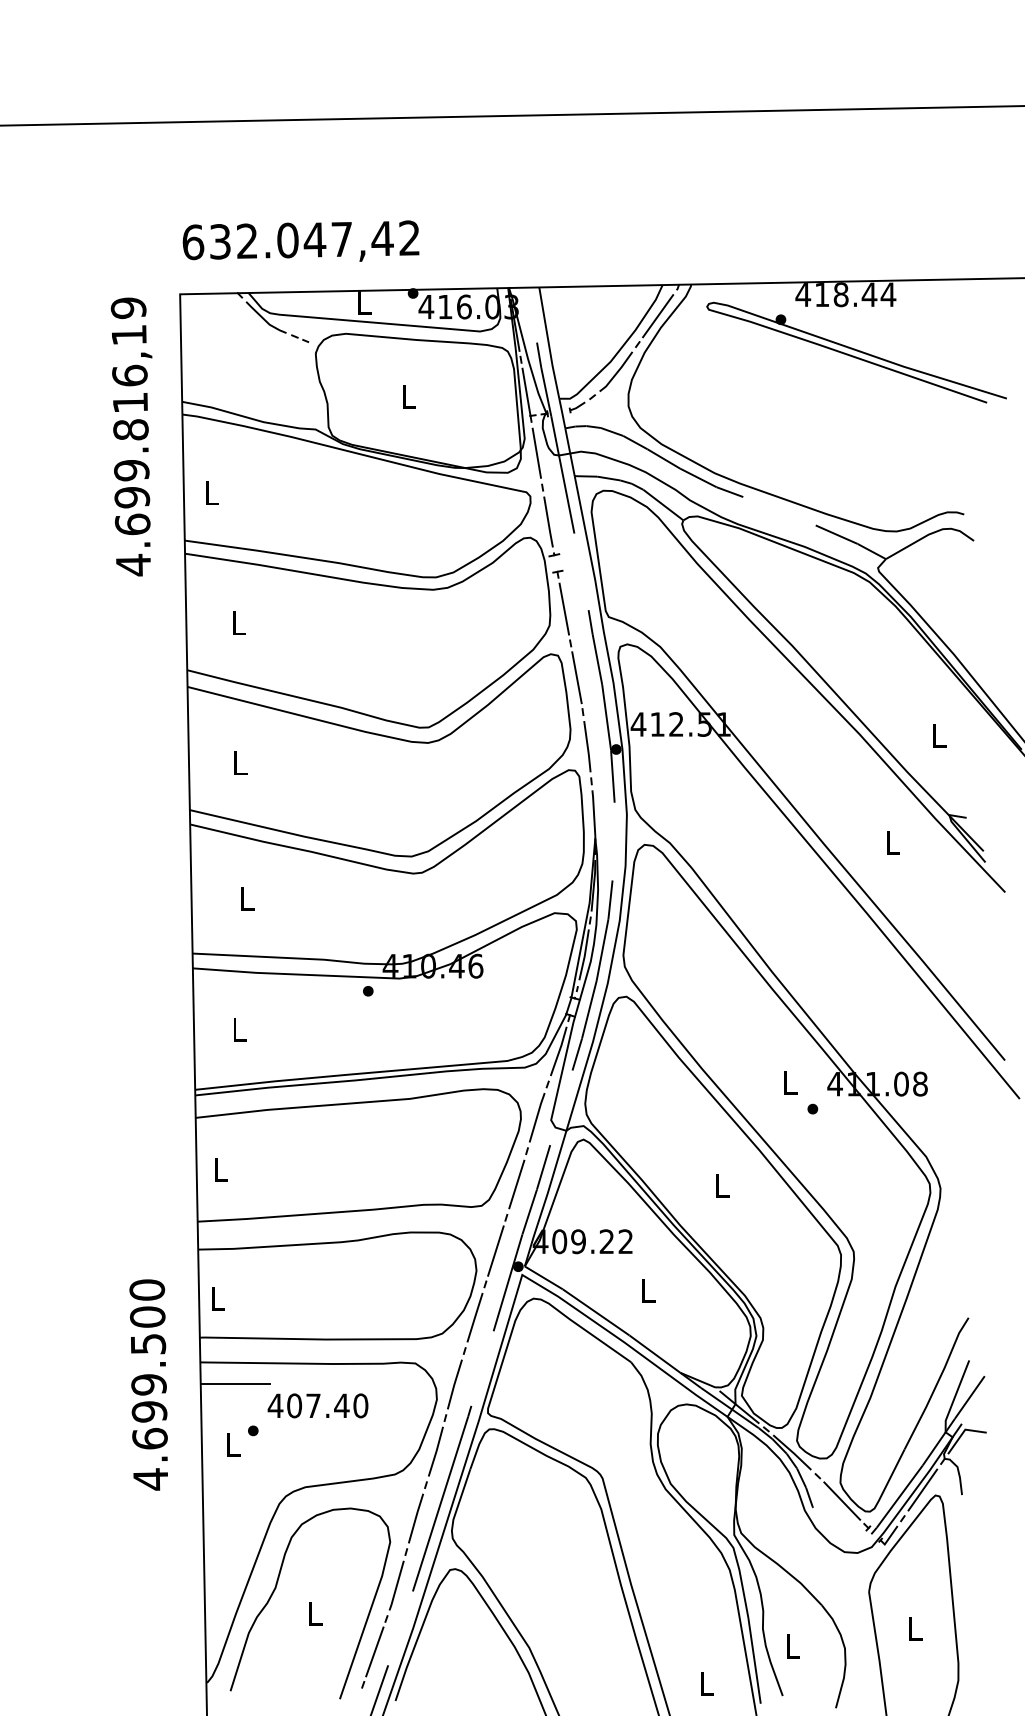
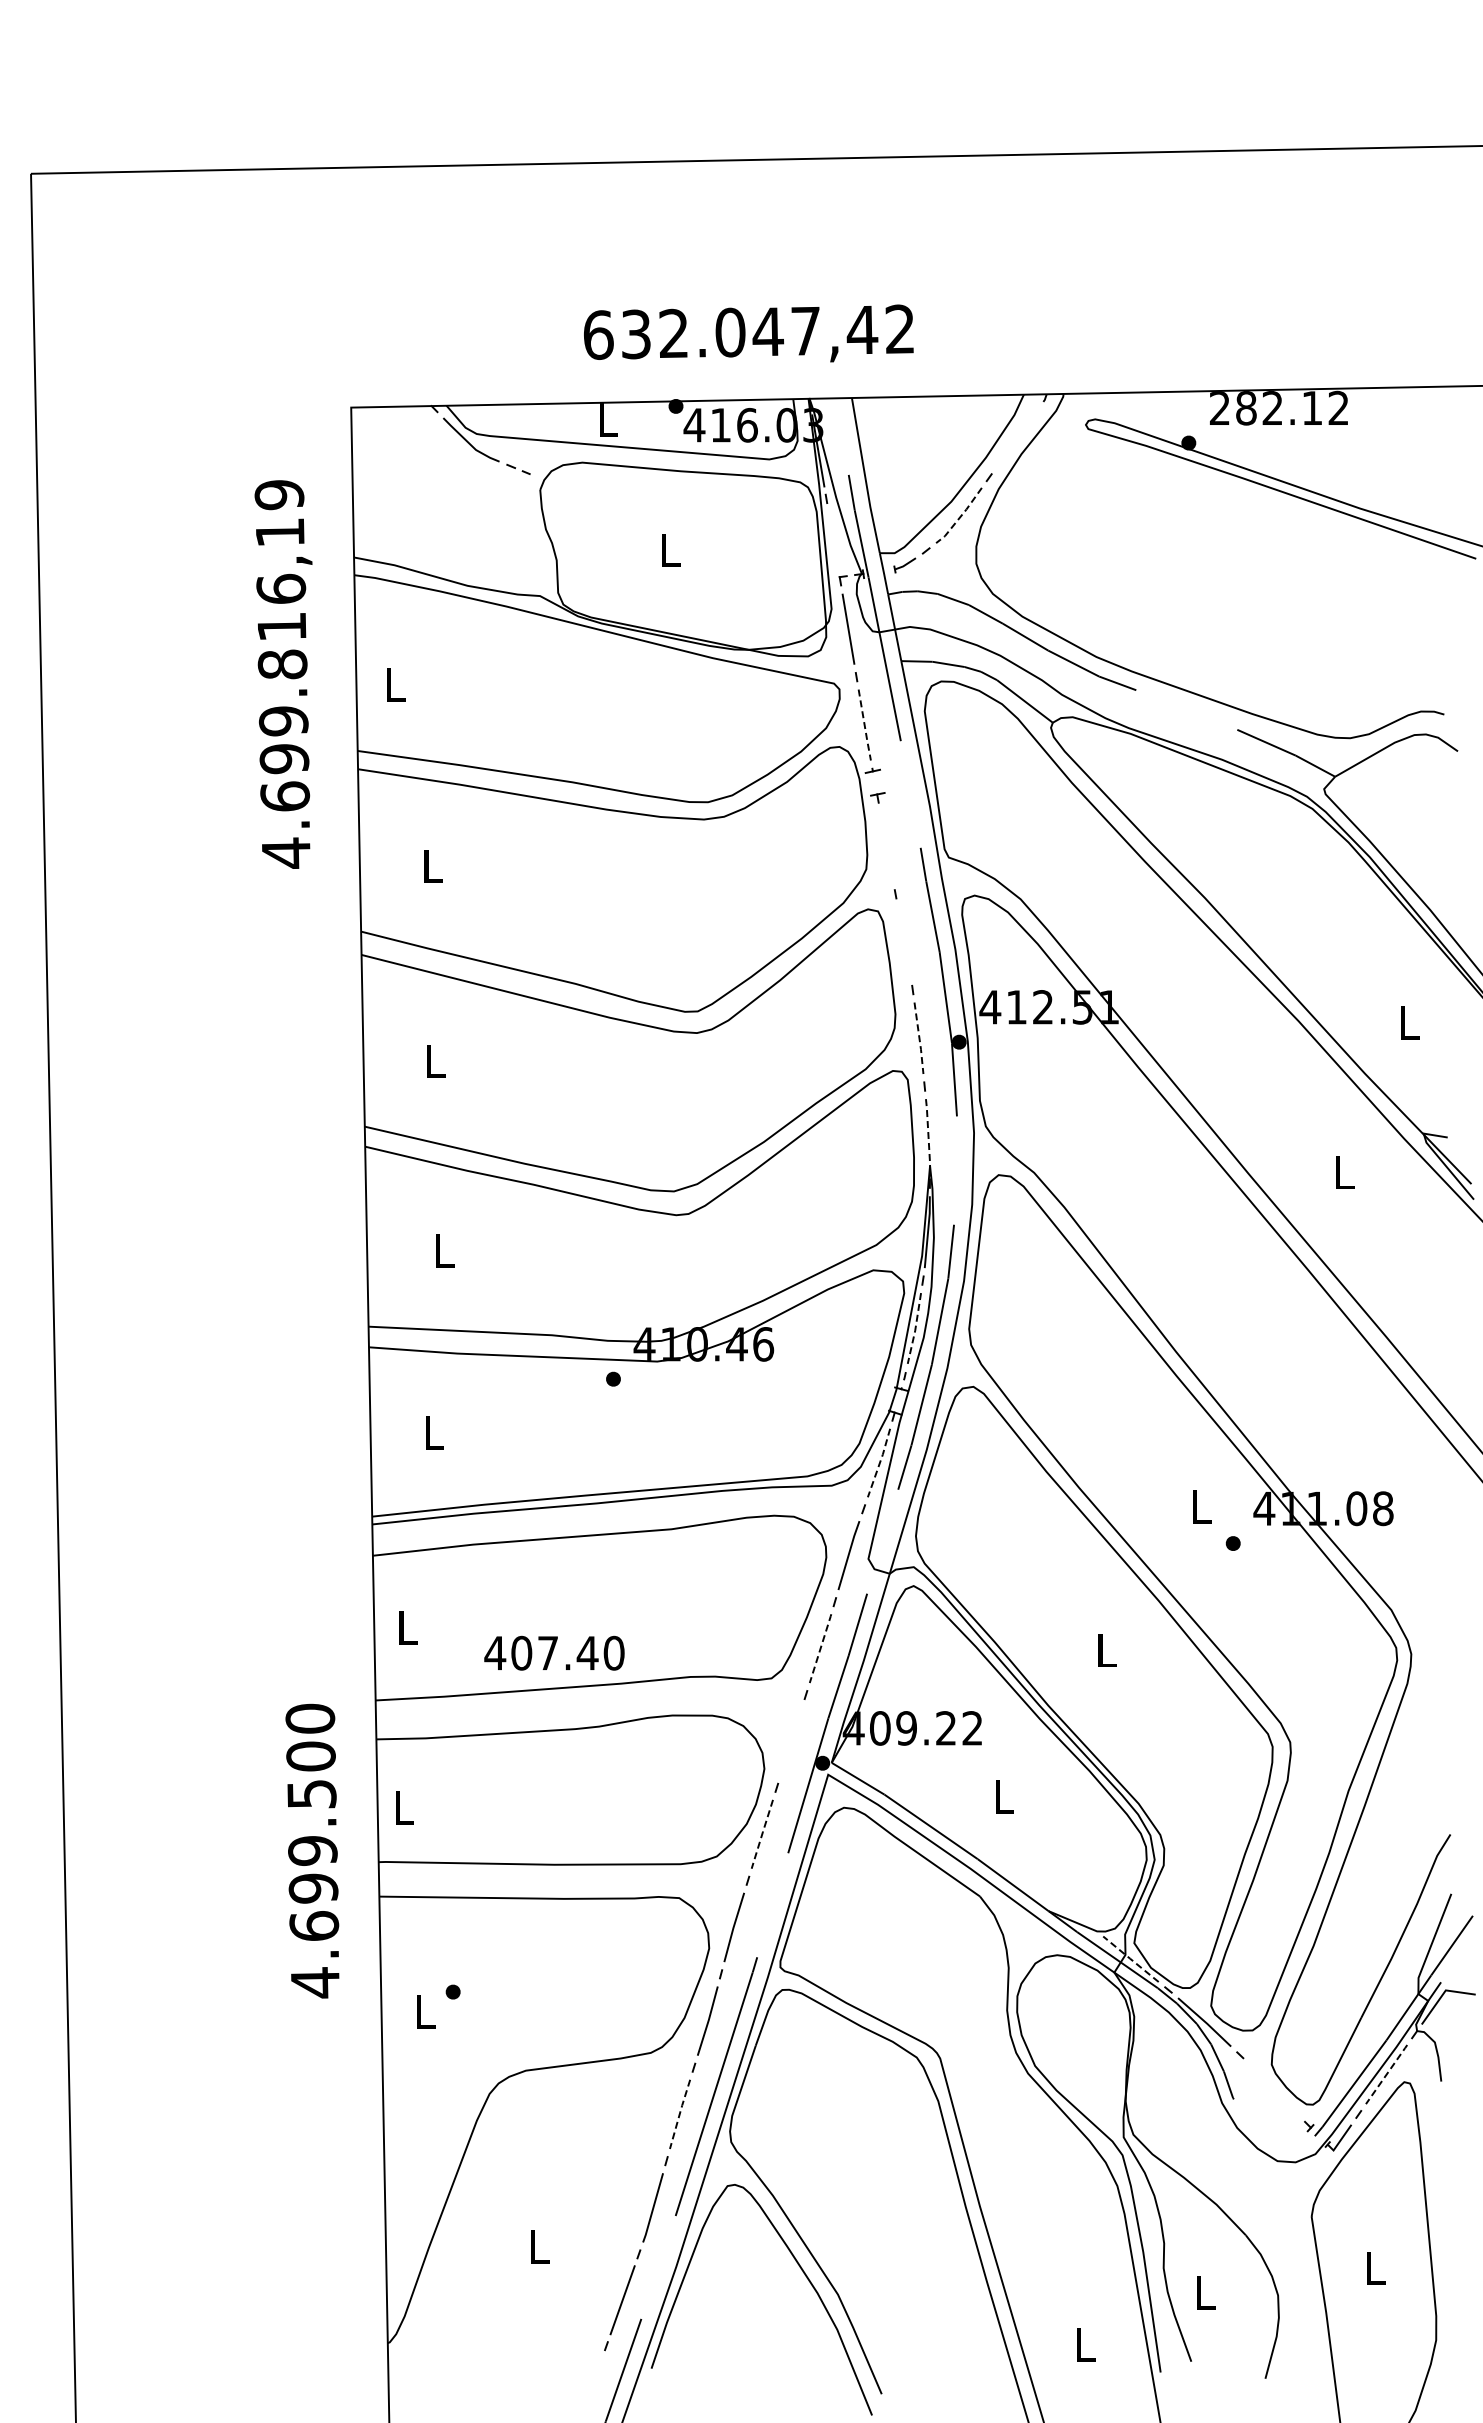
text: (300, 241) -> (748, 333), moved
text: (845, 294) -> (1278, 407), 418.44 -> 282.12
line: (658, 315) -> (1017, 437), removed
line: (617, 373) -> (960, 517), solid -> dashed
line: (526, 392) -> (833, 544), removed
text: (131, 436) -> (283, 674), moved
line: (548, 522) -> (864, 725), solid -> dashed
line: (564, 609) -> (886, 846), removed
line: (576, 677) -> (903, 941), removed
line: (587, 746) -> (919, 1038), solid -> dashed
line: (594, 815) -> (928, 1134), solid -> dashed
line: (584, 954) -> (915, 1328), solid -> dashed
line: (559, 1050) -> (879, 1462), solid -> dashed
line: (516, 1184) -> (820, 1648), solid -> dashed
line: (495, 1251) -> (791, 1741), removed
line: (475, 1317) -> (762, 1833), solid -> dashed
text: (148, 1384) -> (312, 1850), moved
line: (234, 1384) -> (427, 1927), removed
text: (318, 1405) -> (554, 1652), moved
line: (739, 1407) -> (1130, 1959), solid -> dashed
line: (923, 1489) -> (1387, 2074), solid -> dashed
line: (842, 1500) -> (1274, 2089), removed
line: (415, 1517) -> (679, 2113), solid -> dashed
curve: (276, 1587) -> (485, 2210), removed

